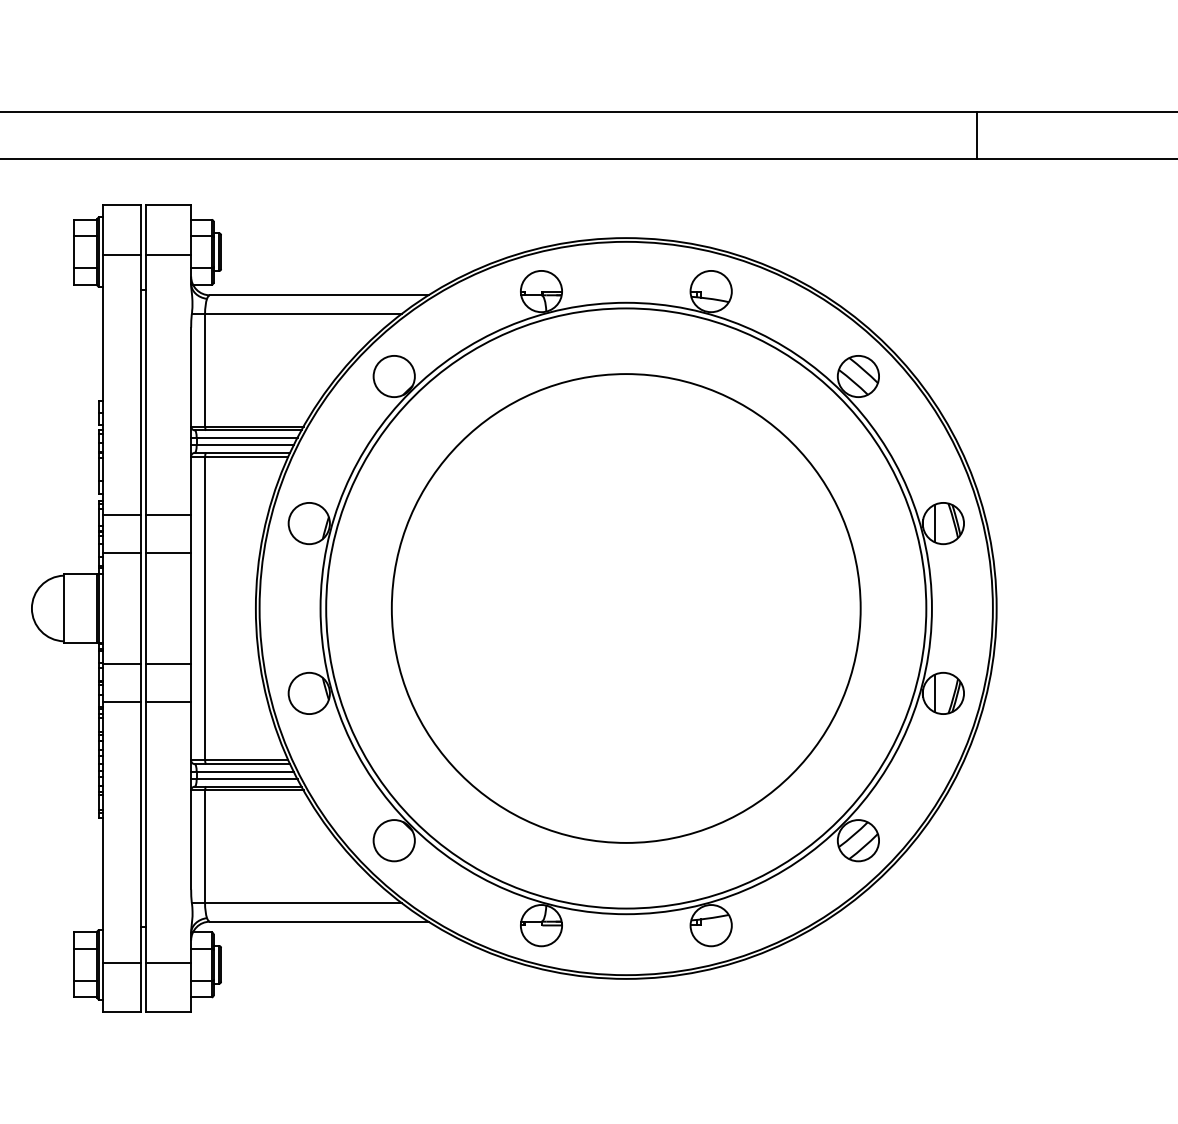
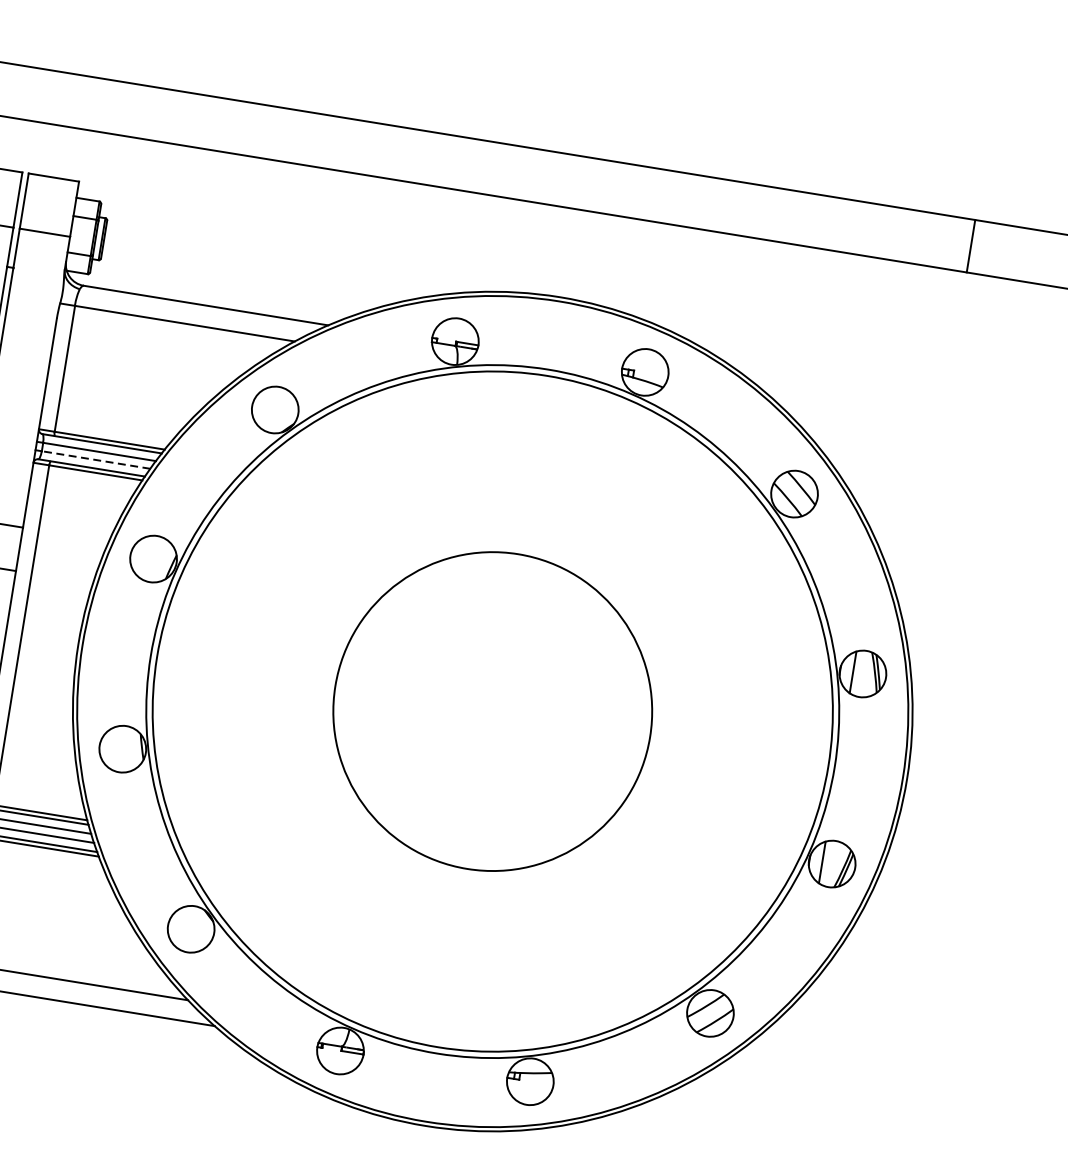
line: (244, 445) -> (95, 460), solid -> dashed
circle: (625, 608) -> (491, 711), size x0.6

